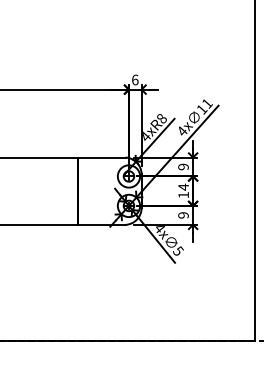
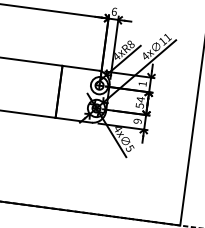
text: (183, 166) -> (142, 83), 9 -> 1
text: (183, 195) -> (139, 106), 14 -> 54

